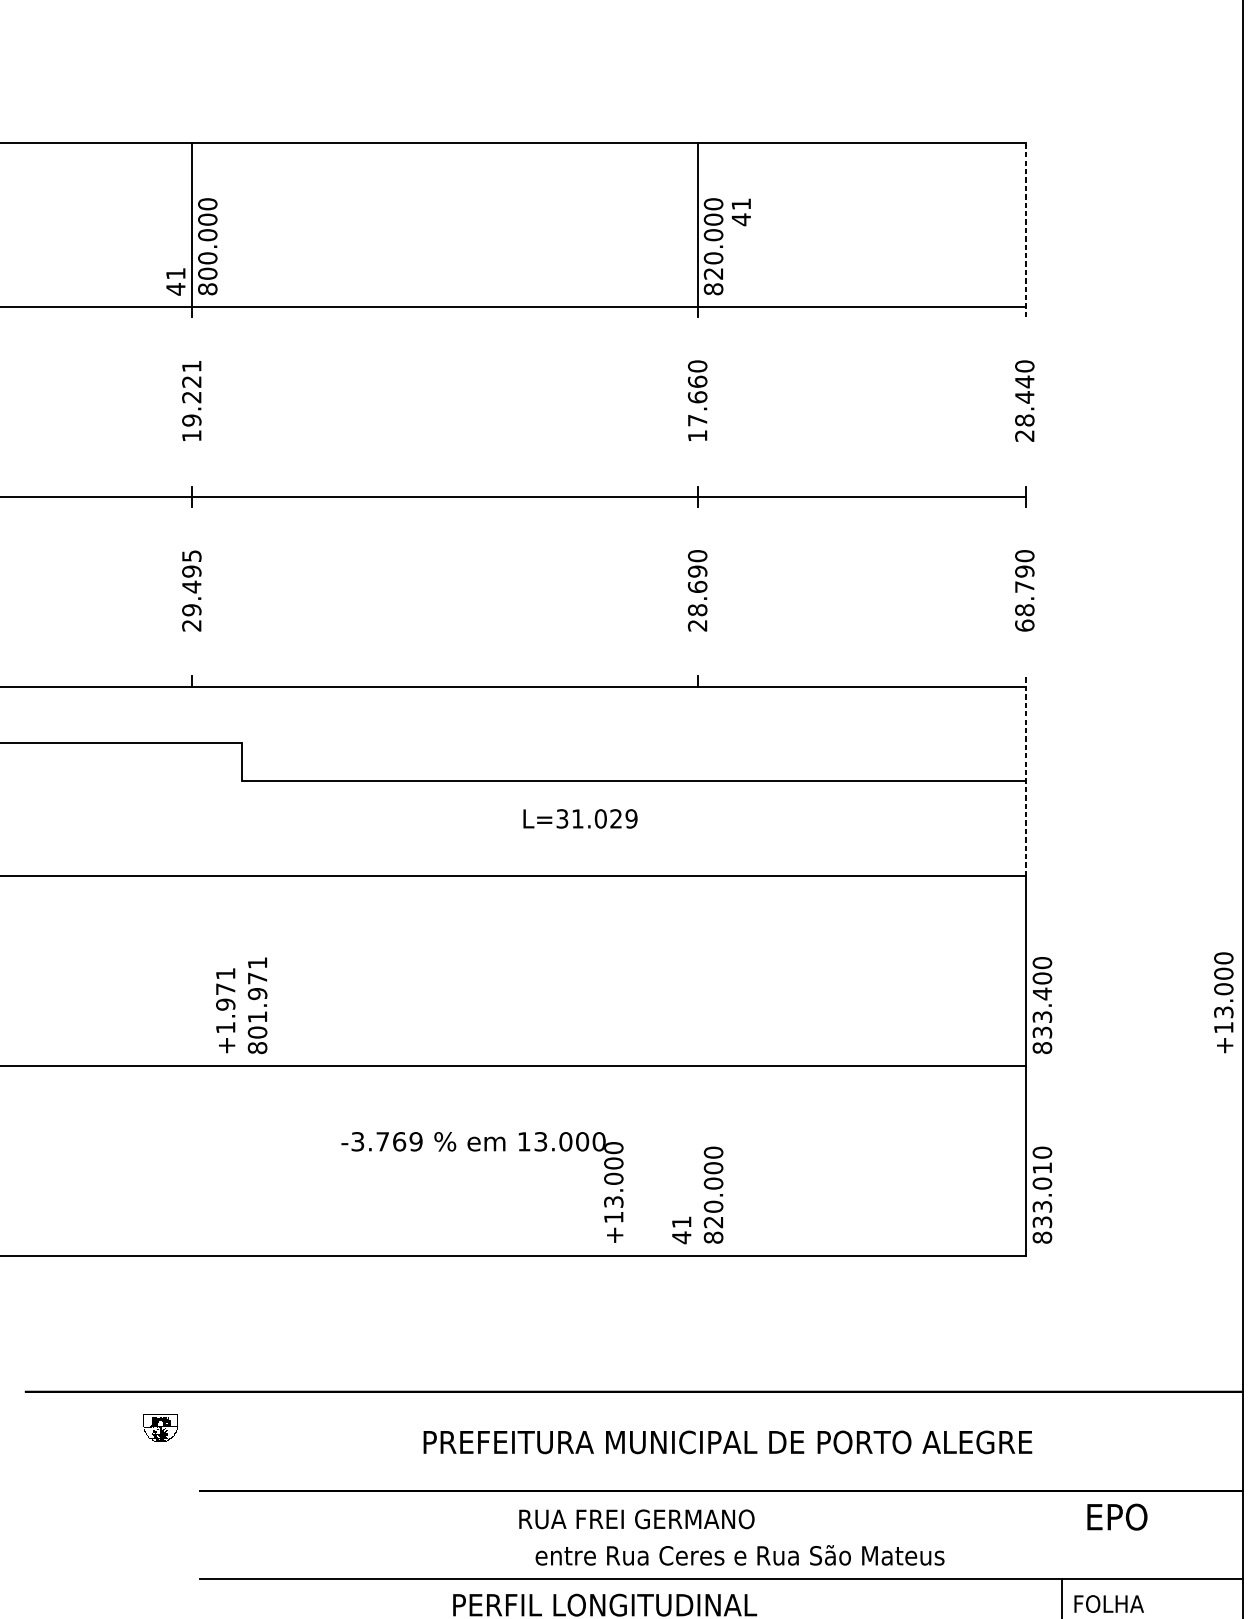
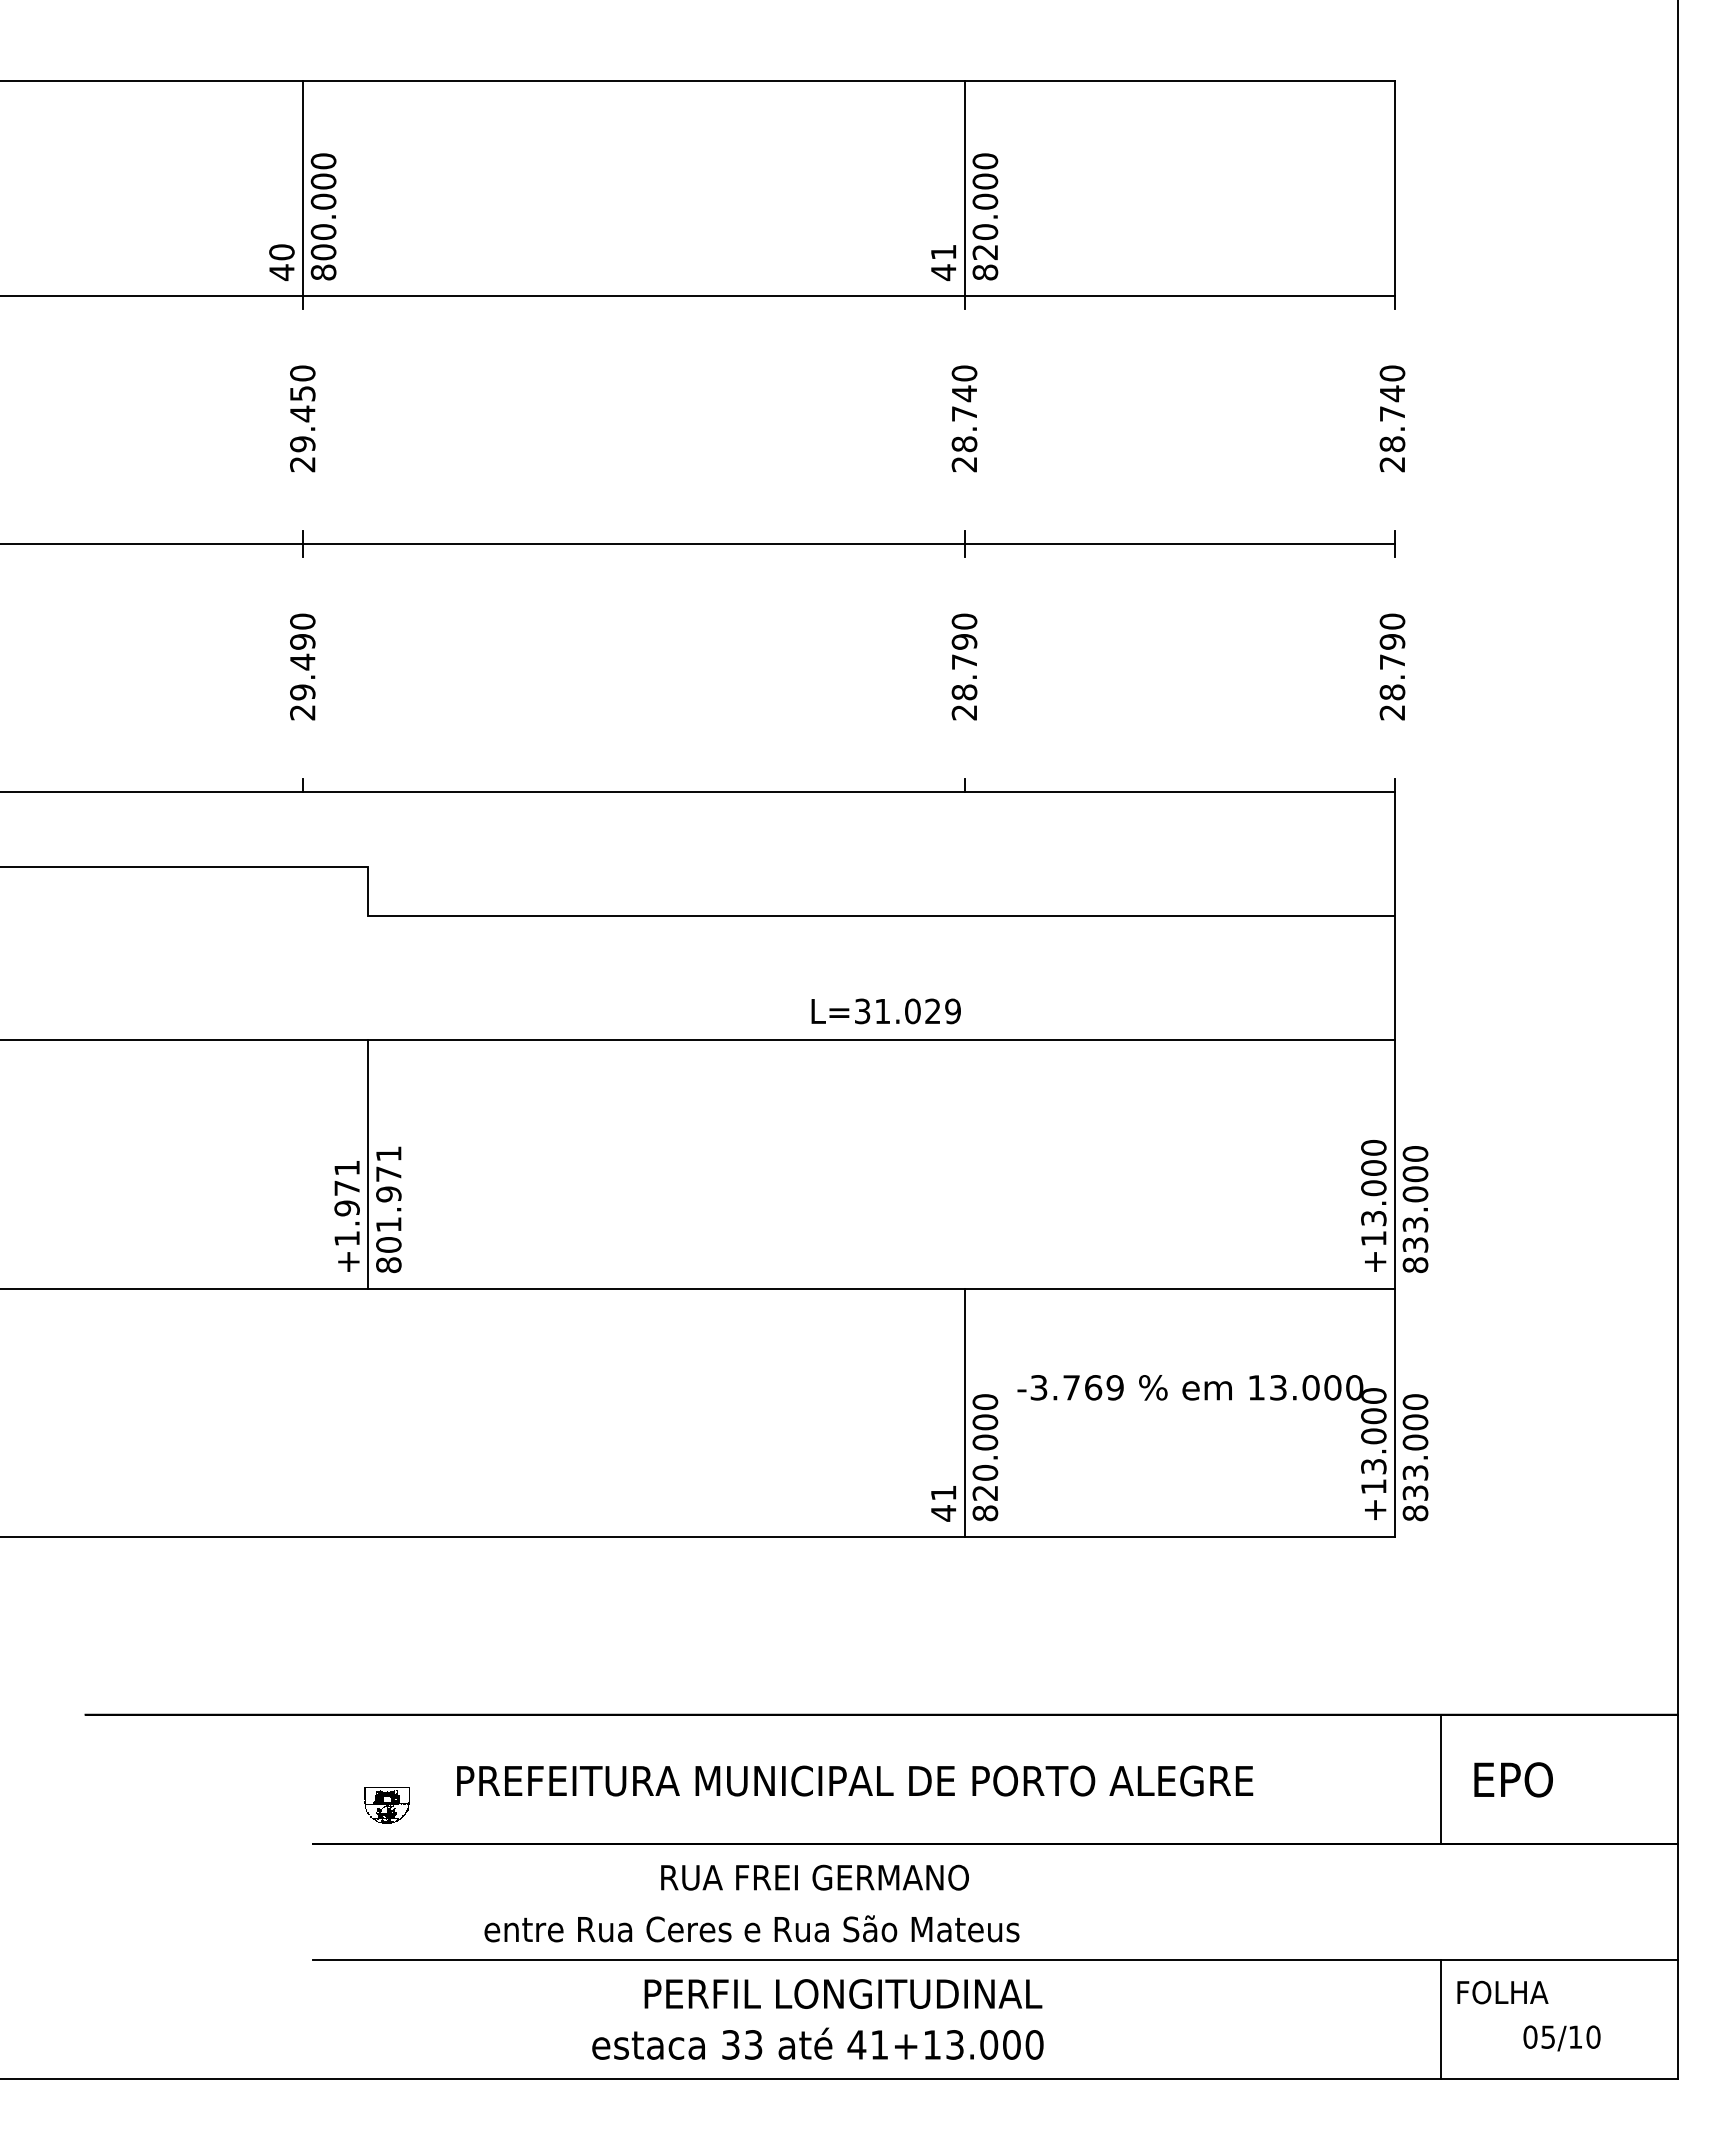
text: (741, 212) -> (943, 262), moved
line: (1026, 229) -> (1394, 194), dashed -> solid
text: (175, 273) -> (281, 252), 41 -> 40
text: (1024, 397) -> (1392, 413), 28.440 -> 28.740
text: (191, 400) -> (302, 418), 19.221 -> 29.450
text: (697, 408) -> (964, 428), 17.660 -> 28.740
text: (191, 556) -> (302, 621), 29.495 -> 29.490
text: (697, 586) -> (964, 661), 28.690 -> 28.790
text: (1024, 625) -> (1392, 712), 68.790 -> 28.790
line: (1026, 776) -> (1394, 909), dashed -> solid
text: (579, 818) -> (885, 1011), moved
line: (242, 971) -> (368, 1164), added
text: (1042, 994) -> (1415, 1194), 833.400 -> 833.000
text: (1223, 1002) -> (1373, 1205), moved
line: (697, 1160) -> (964, 1412), added
text: (1042, 1168) -> (1415, 1422), 833.010 -> 833.000
text: (482, 1187) -> (1201, 1447), moved
part: (160, 1428) -> (386, 1805), moved
text: (728, 1441) -> (855, 1780), moved
line: (1062, 1441) -> (1441, 1779), added
text: (1117, 1516) -> (1513, 1779), moved
text: (636, 1519) -> (814, 1877), moved
text: (739, 1555) -> (751, 1928), moved

